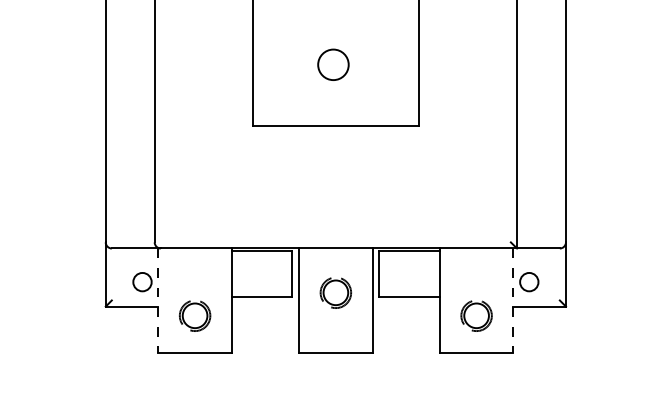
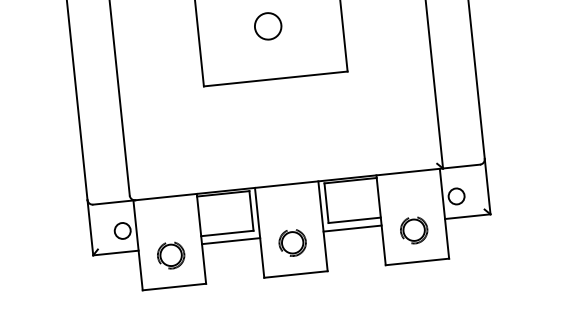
part: (335, 292) -> (292, 242), moved
line: (158, 301) -> (138, 246), dashed -> solid
line: (513, 301) -> (444, 214), dashed -> solid
line: (265, 306) -> (231, 241), added
line: (405, 306) -> (351, 228), added

